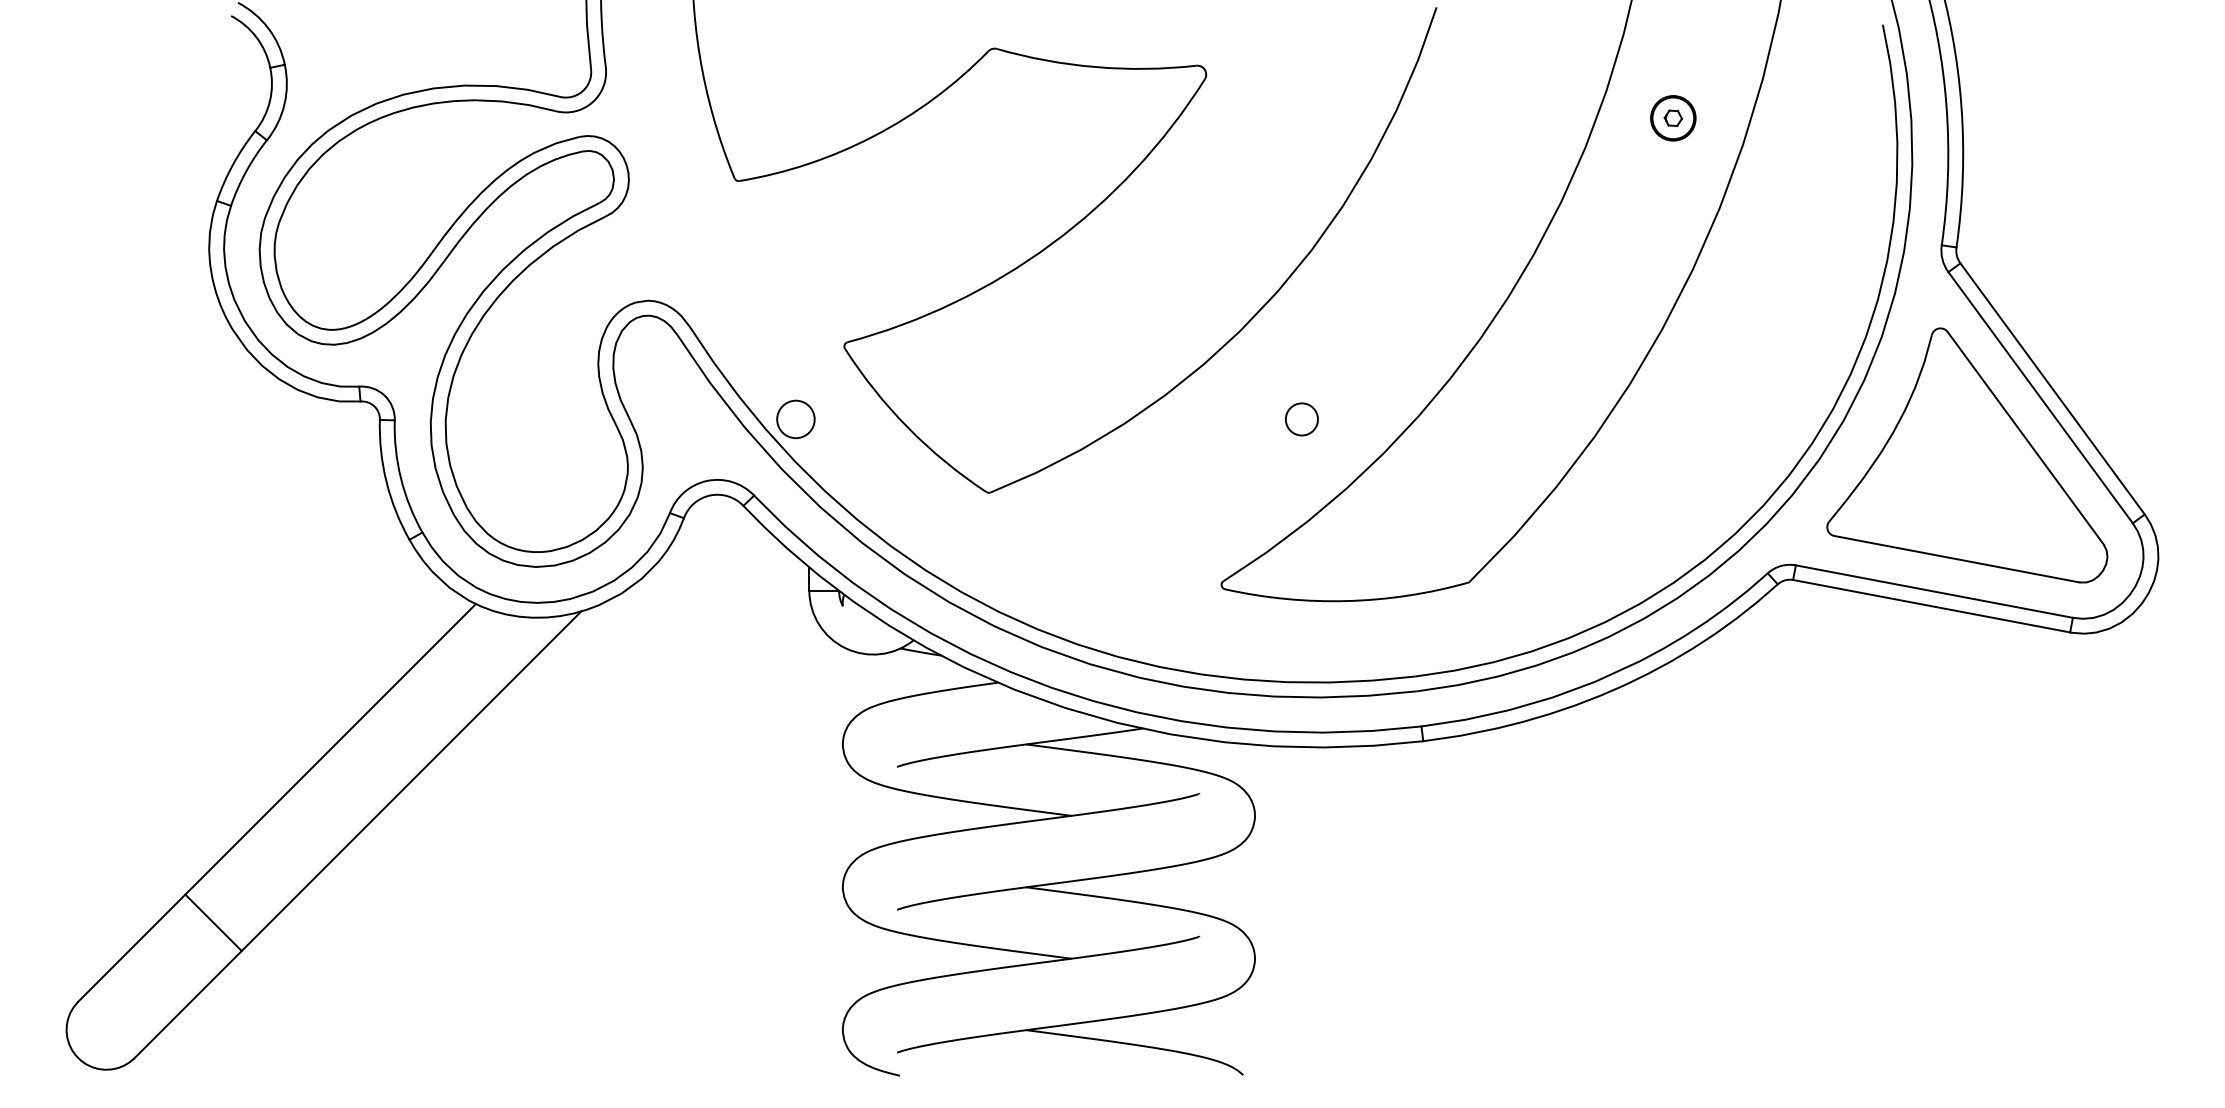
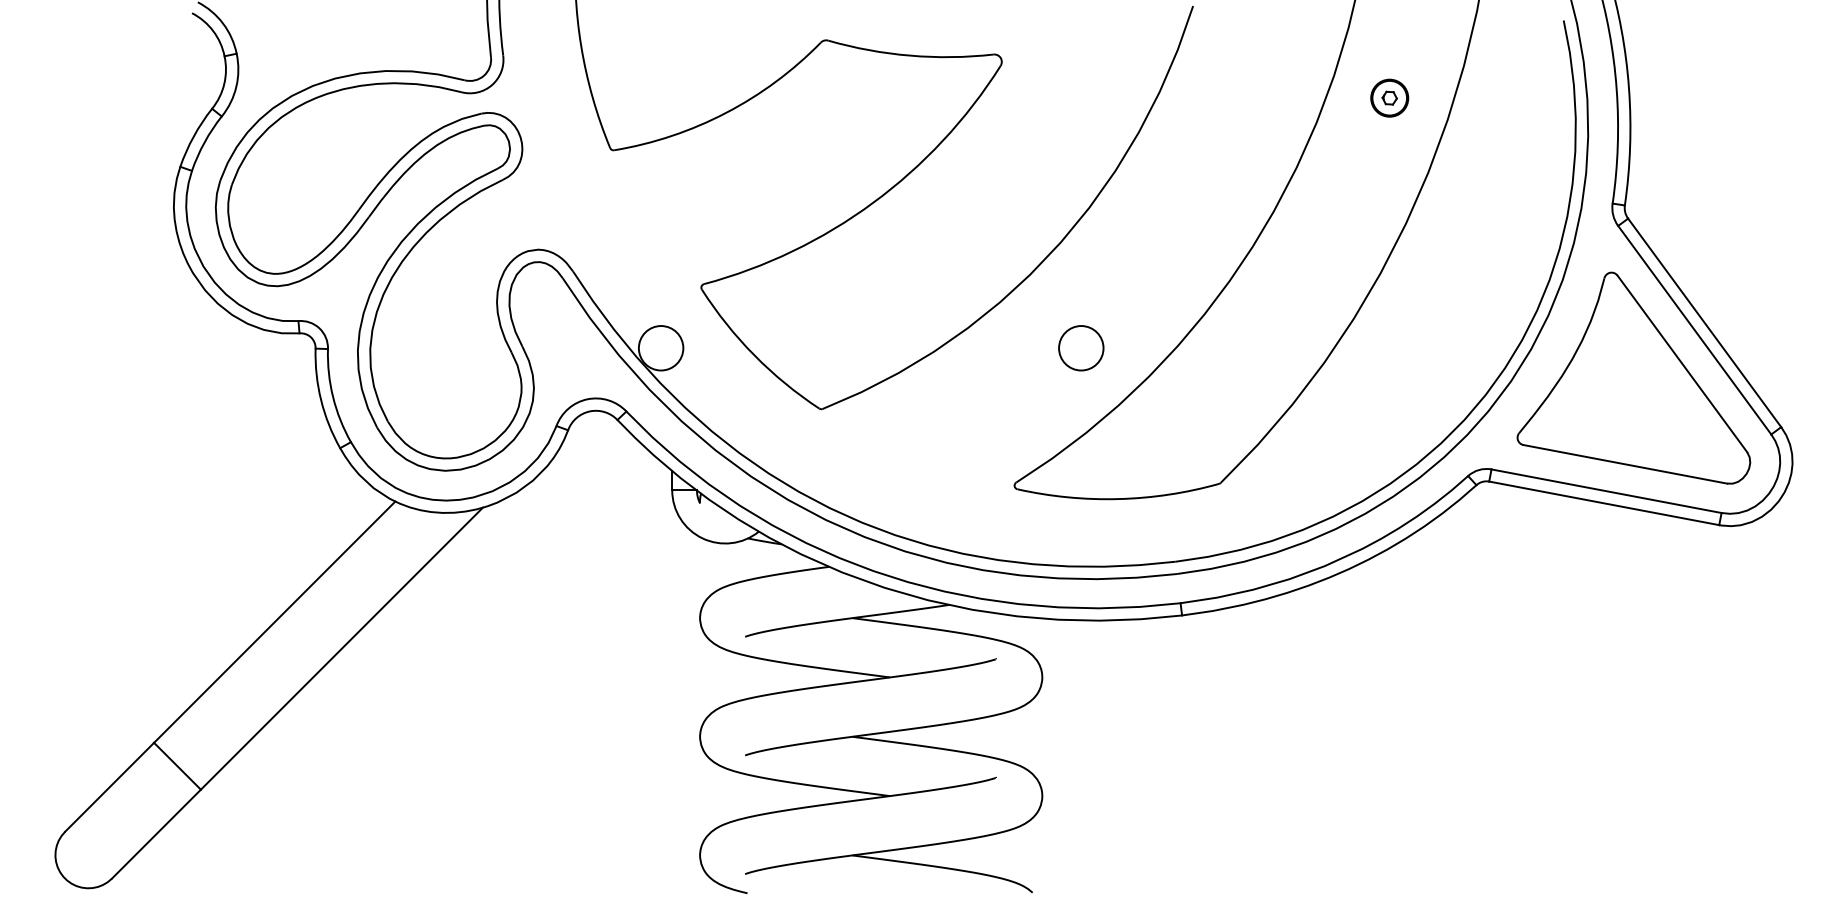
circle: (795, 419) -> (660, 348), size x1.43
circle: (1302, 419) -> (1081, 348), size x1.67

